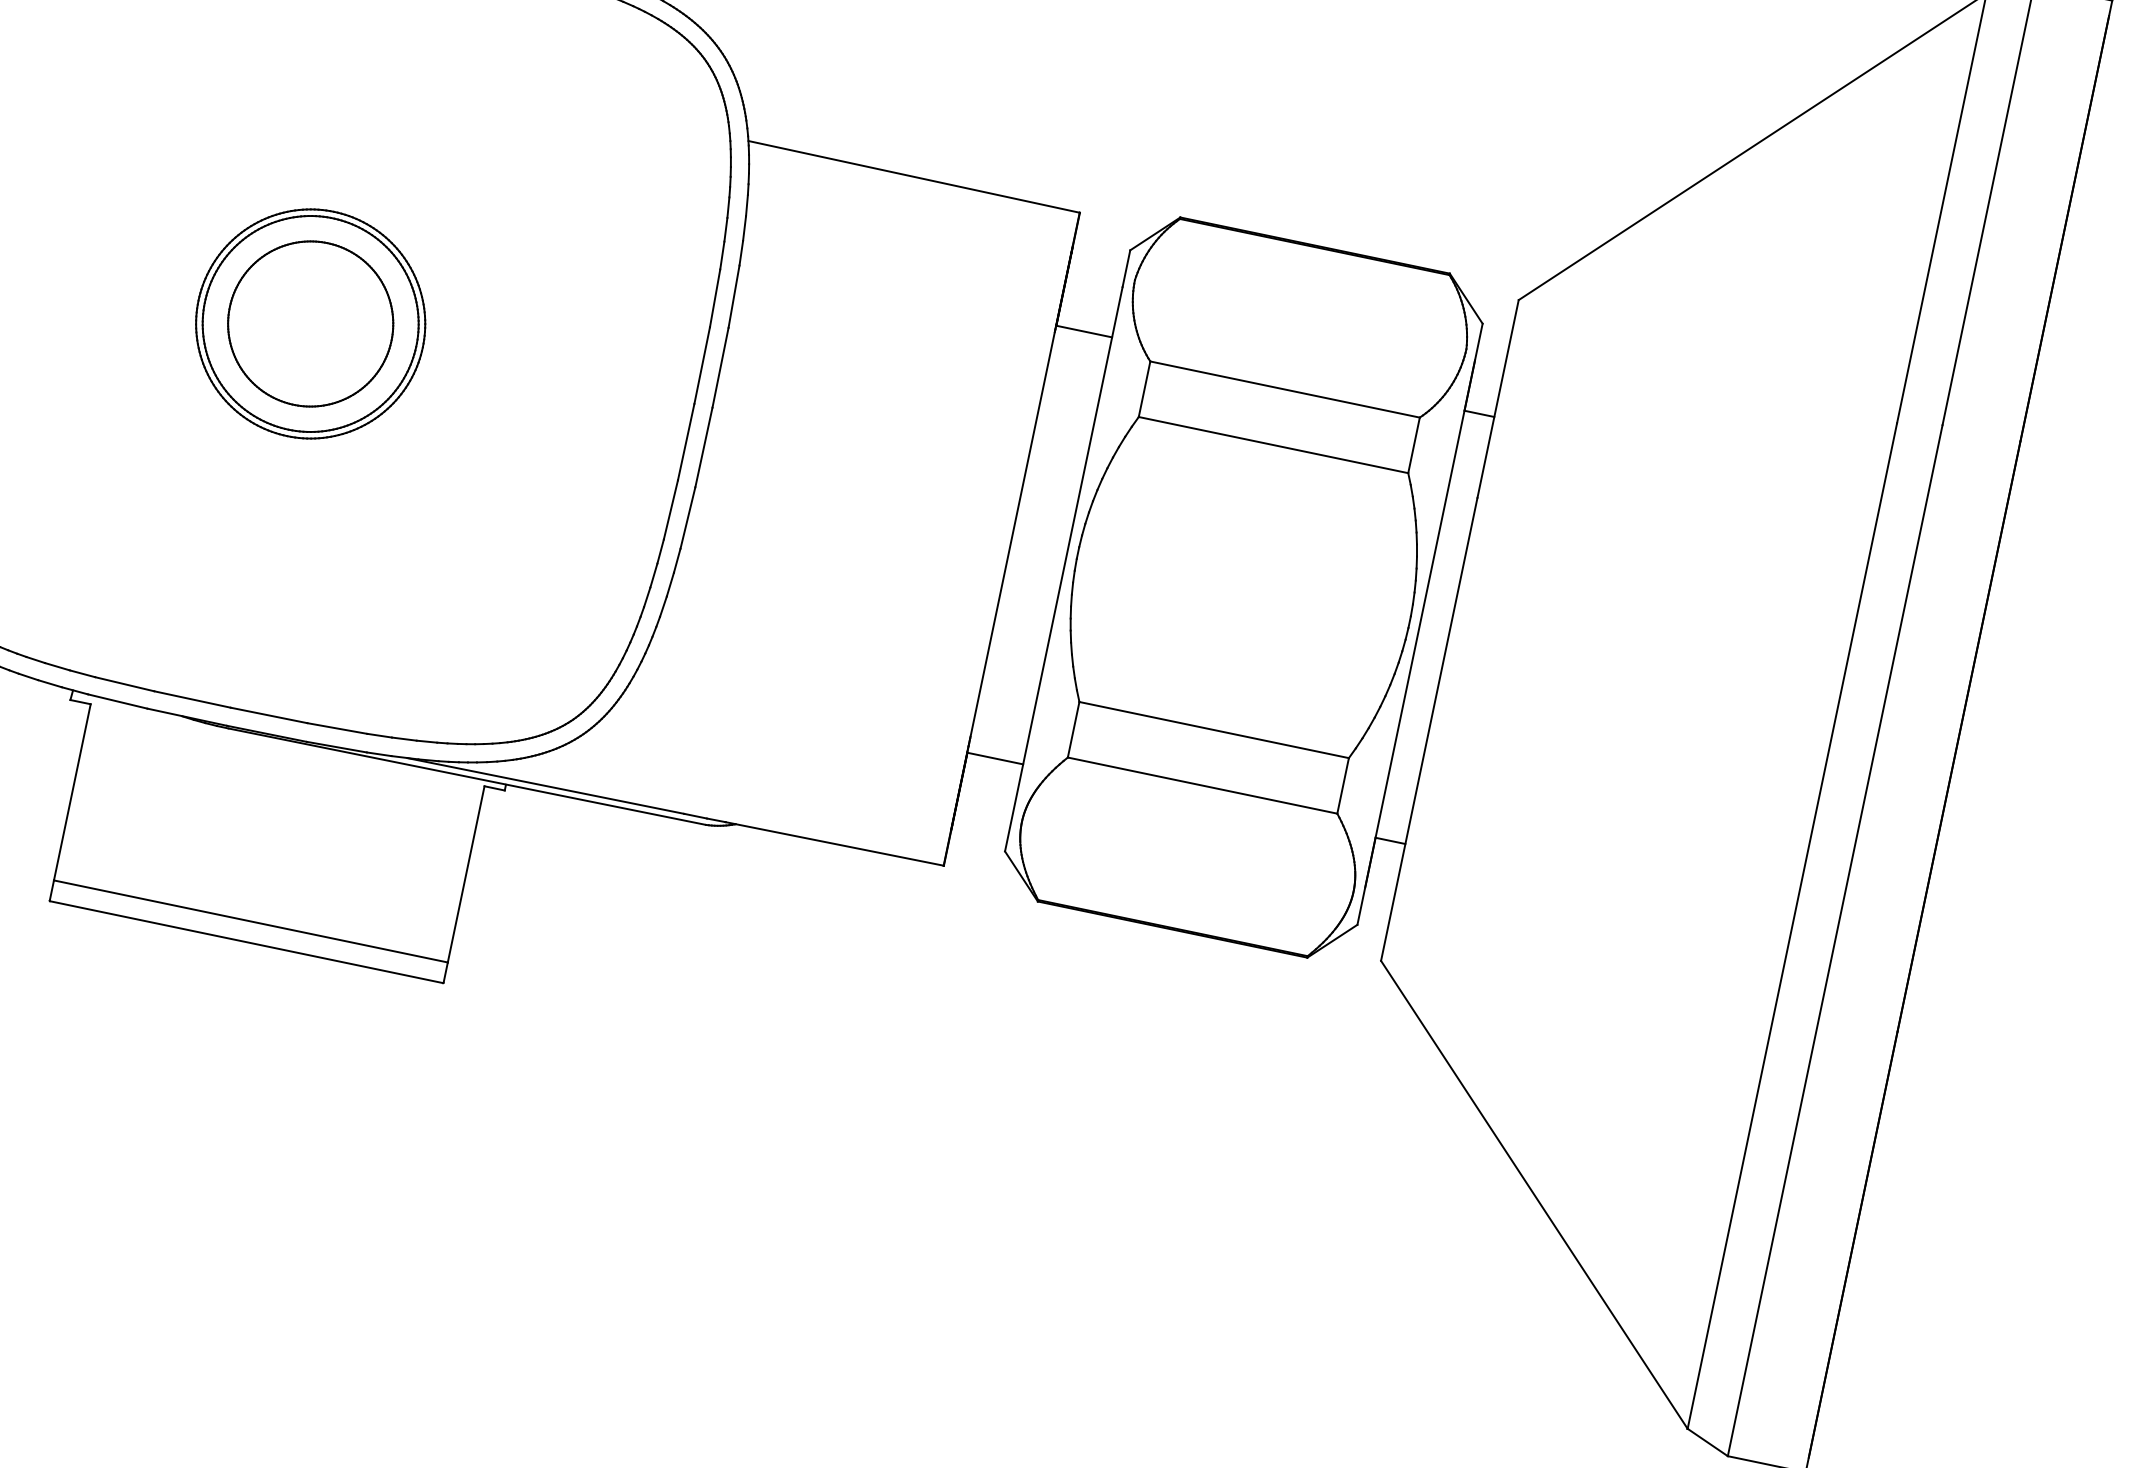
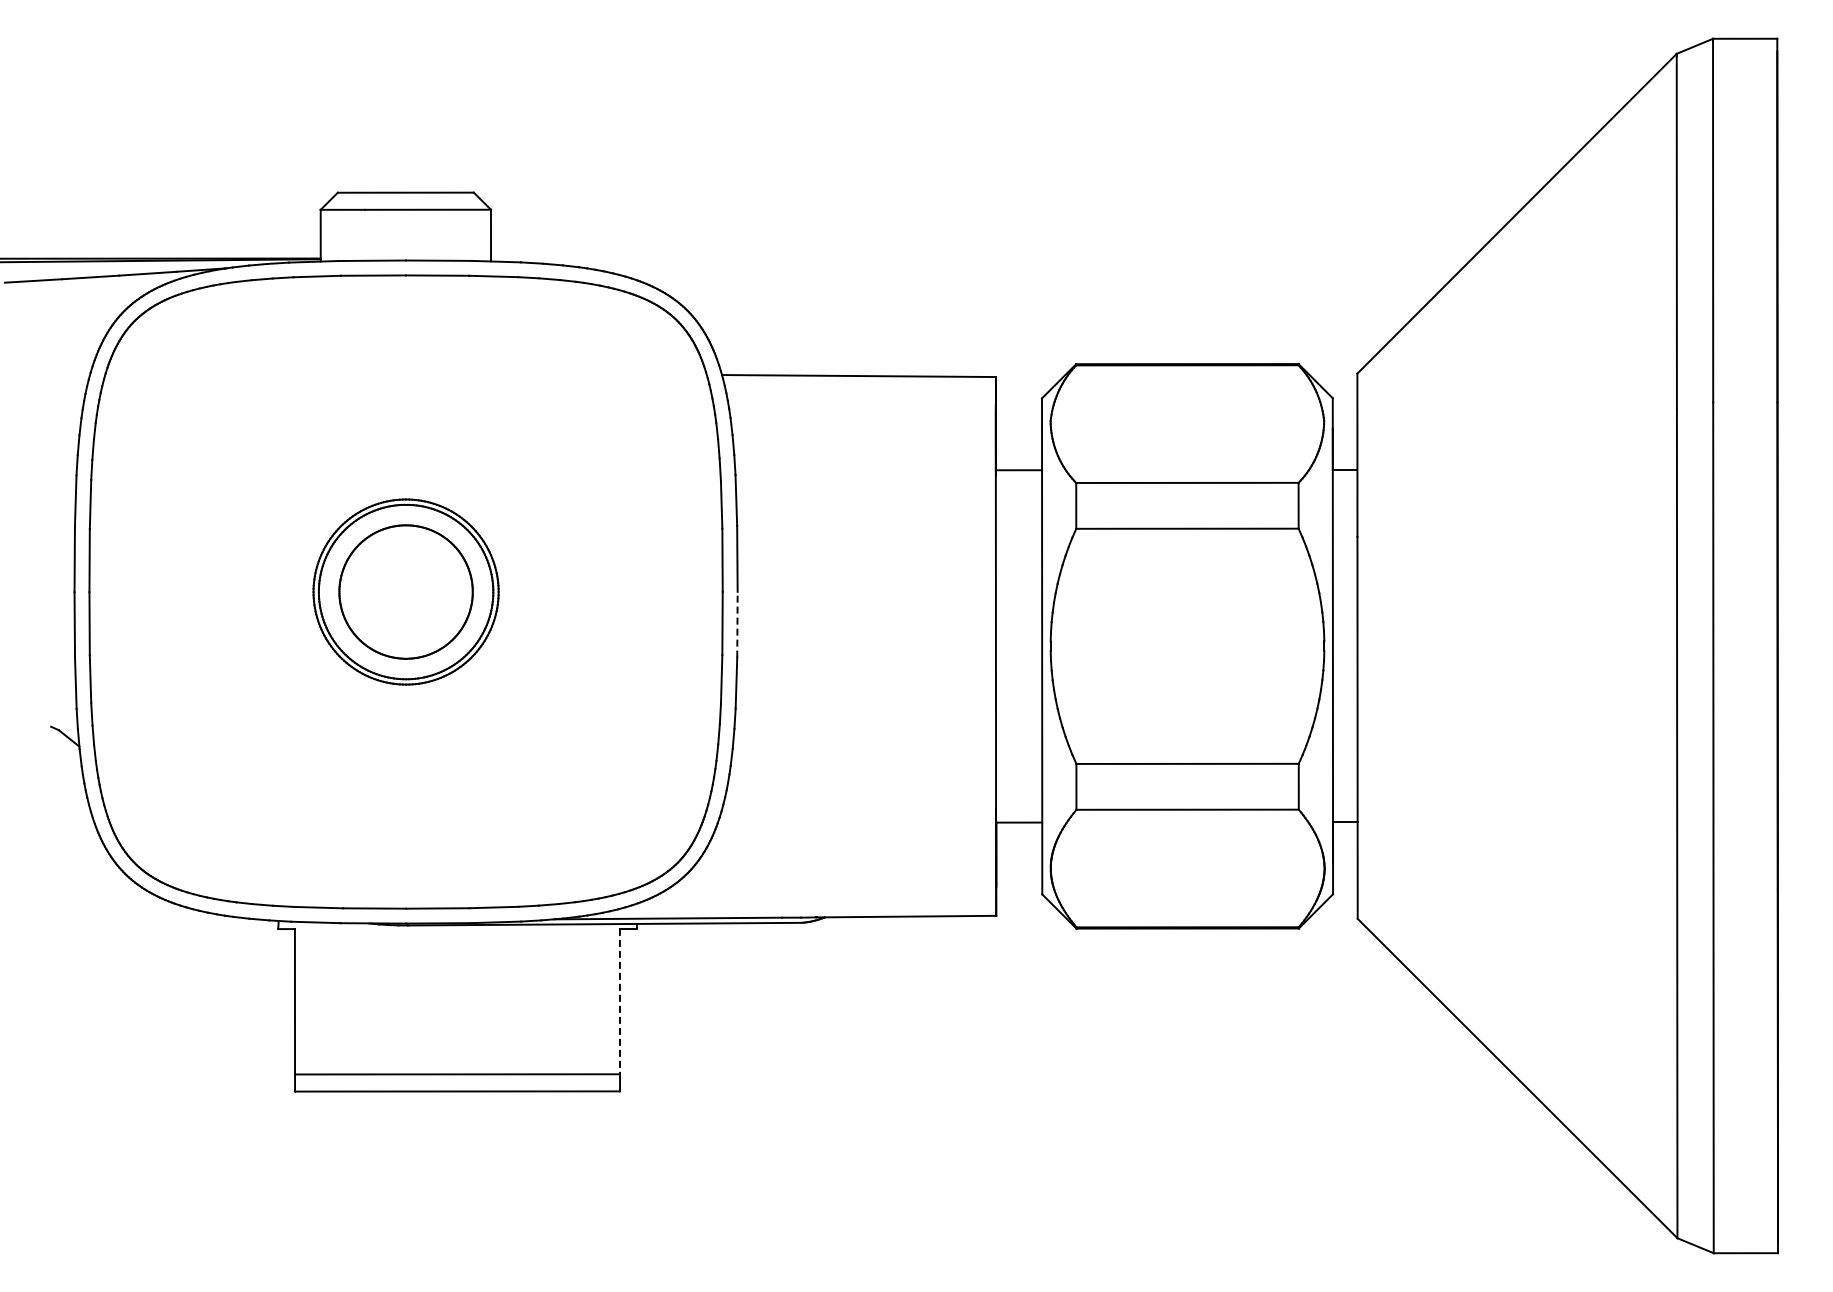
line: (704, 447) -> (737, 624), solid -> dashed
line: (465, 874) -> (619, 1001), solid -> dashed

